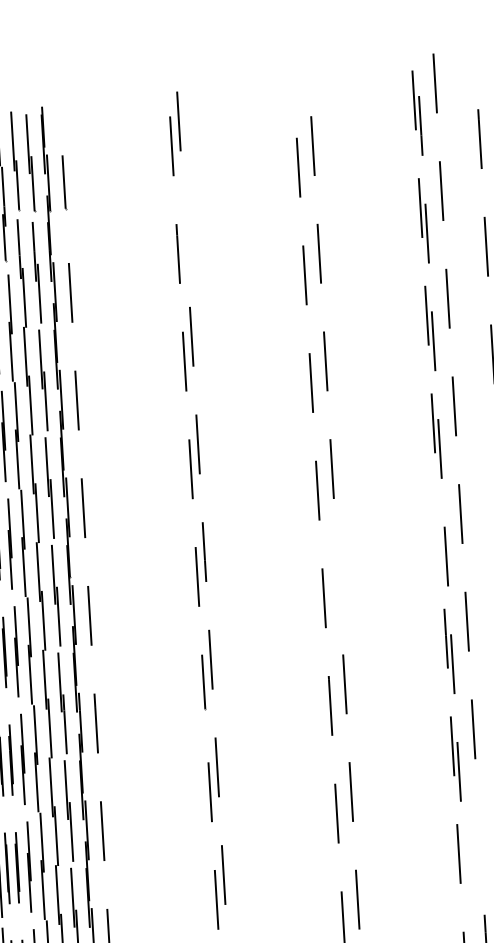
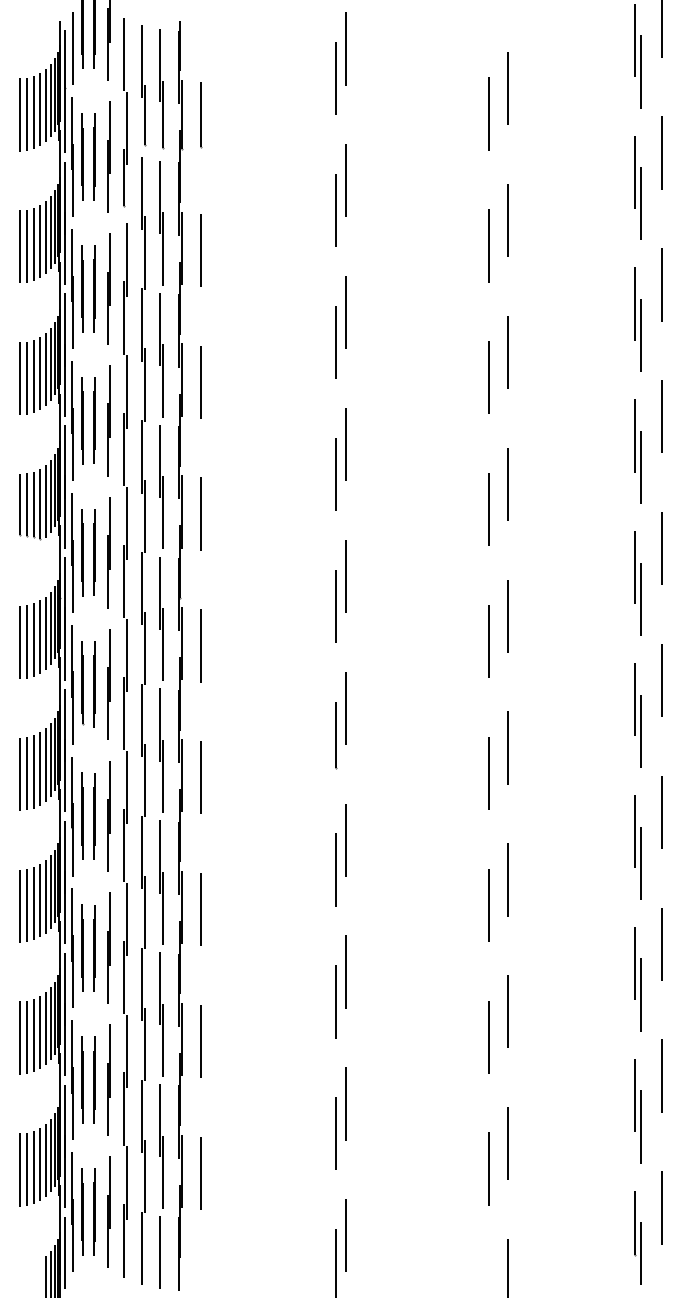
line: (184, 228) -> (345, 180), added
line: (439, 530) -> (634, 567), added
line: (338, 576) -> (507, 615), added
line: (479, 837) -> (661, 944), added
line: (465, 879) -> (640, 994), added

